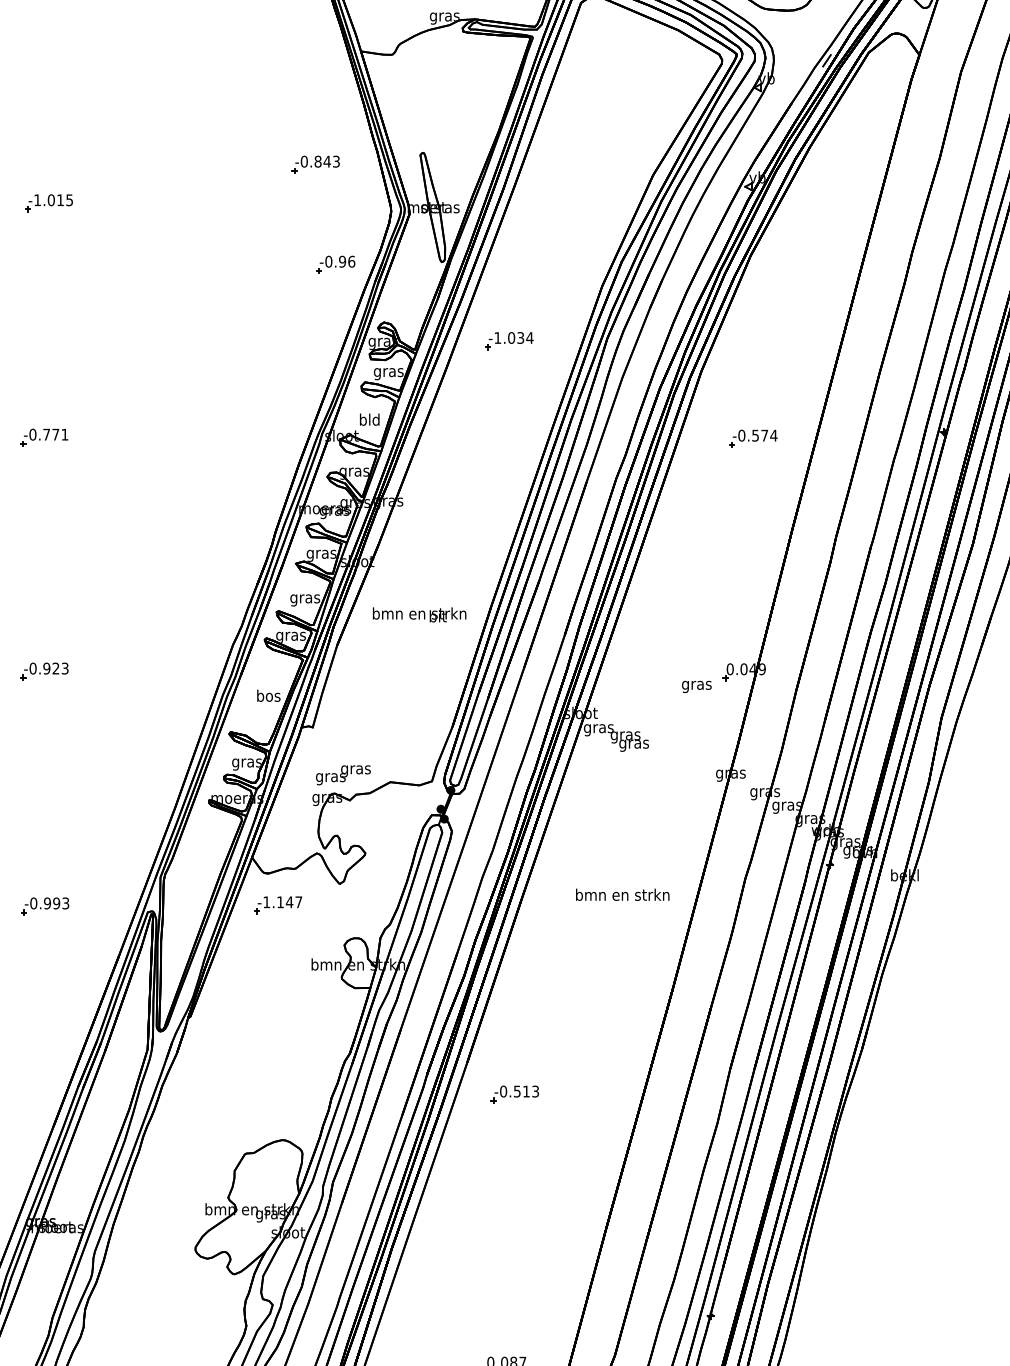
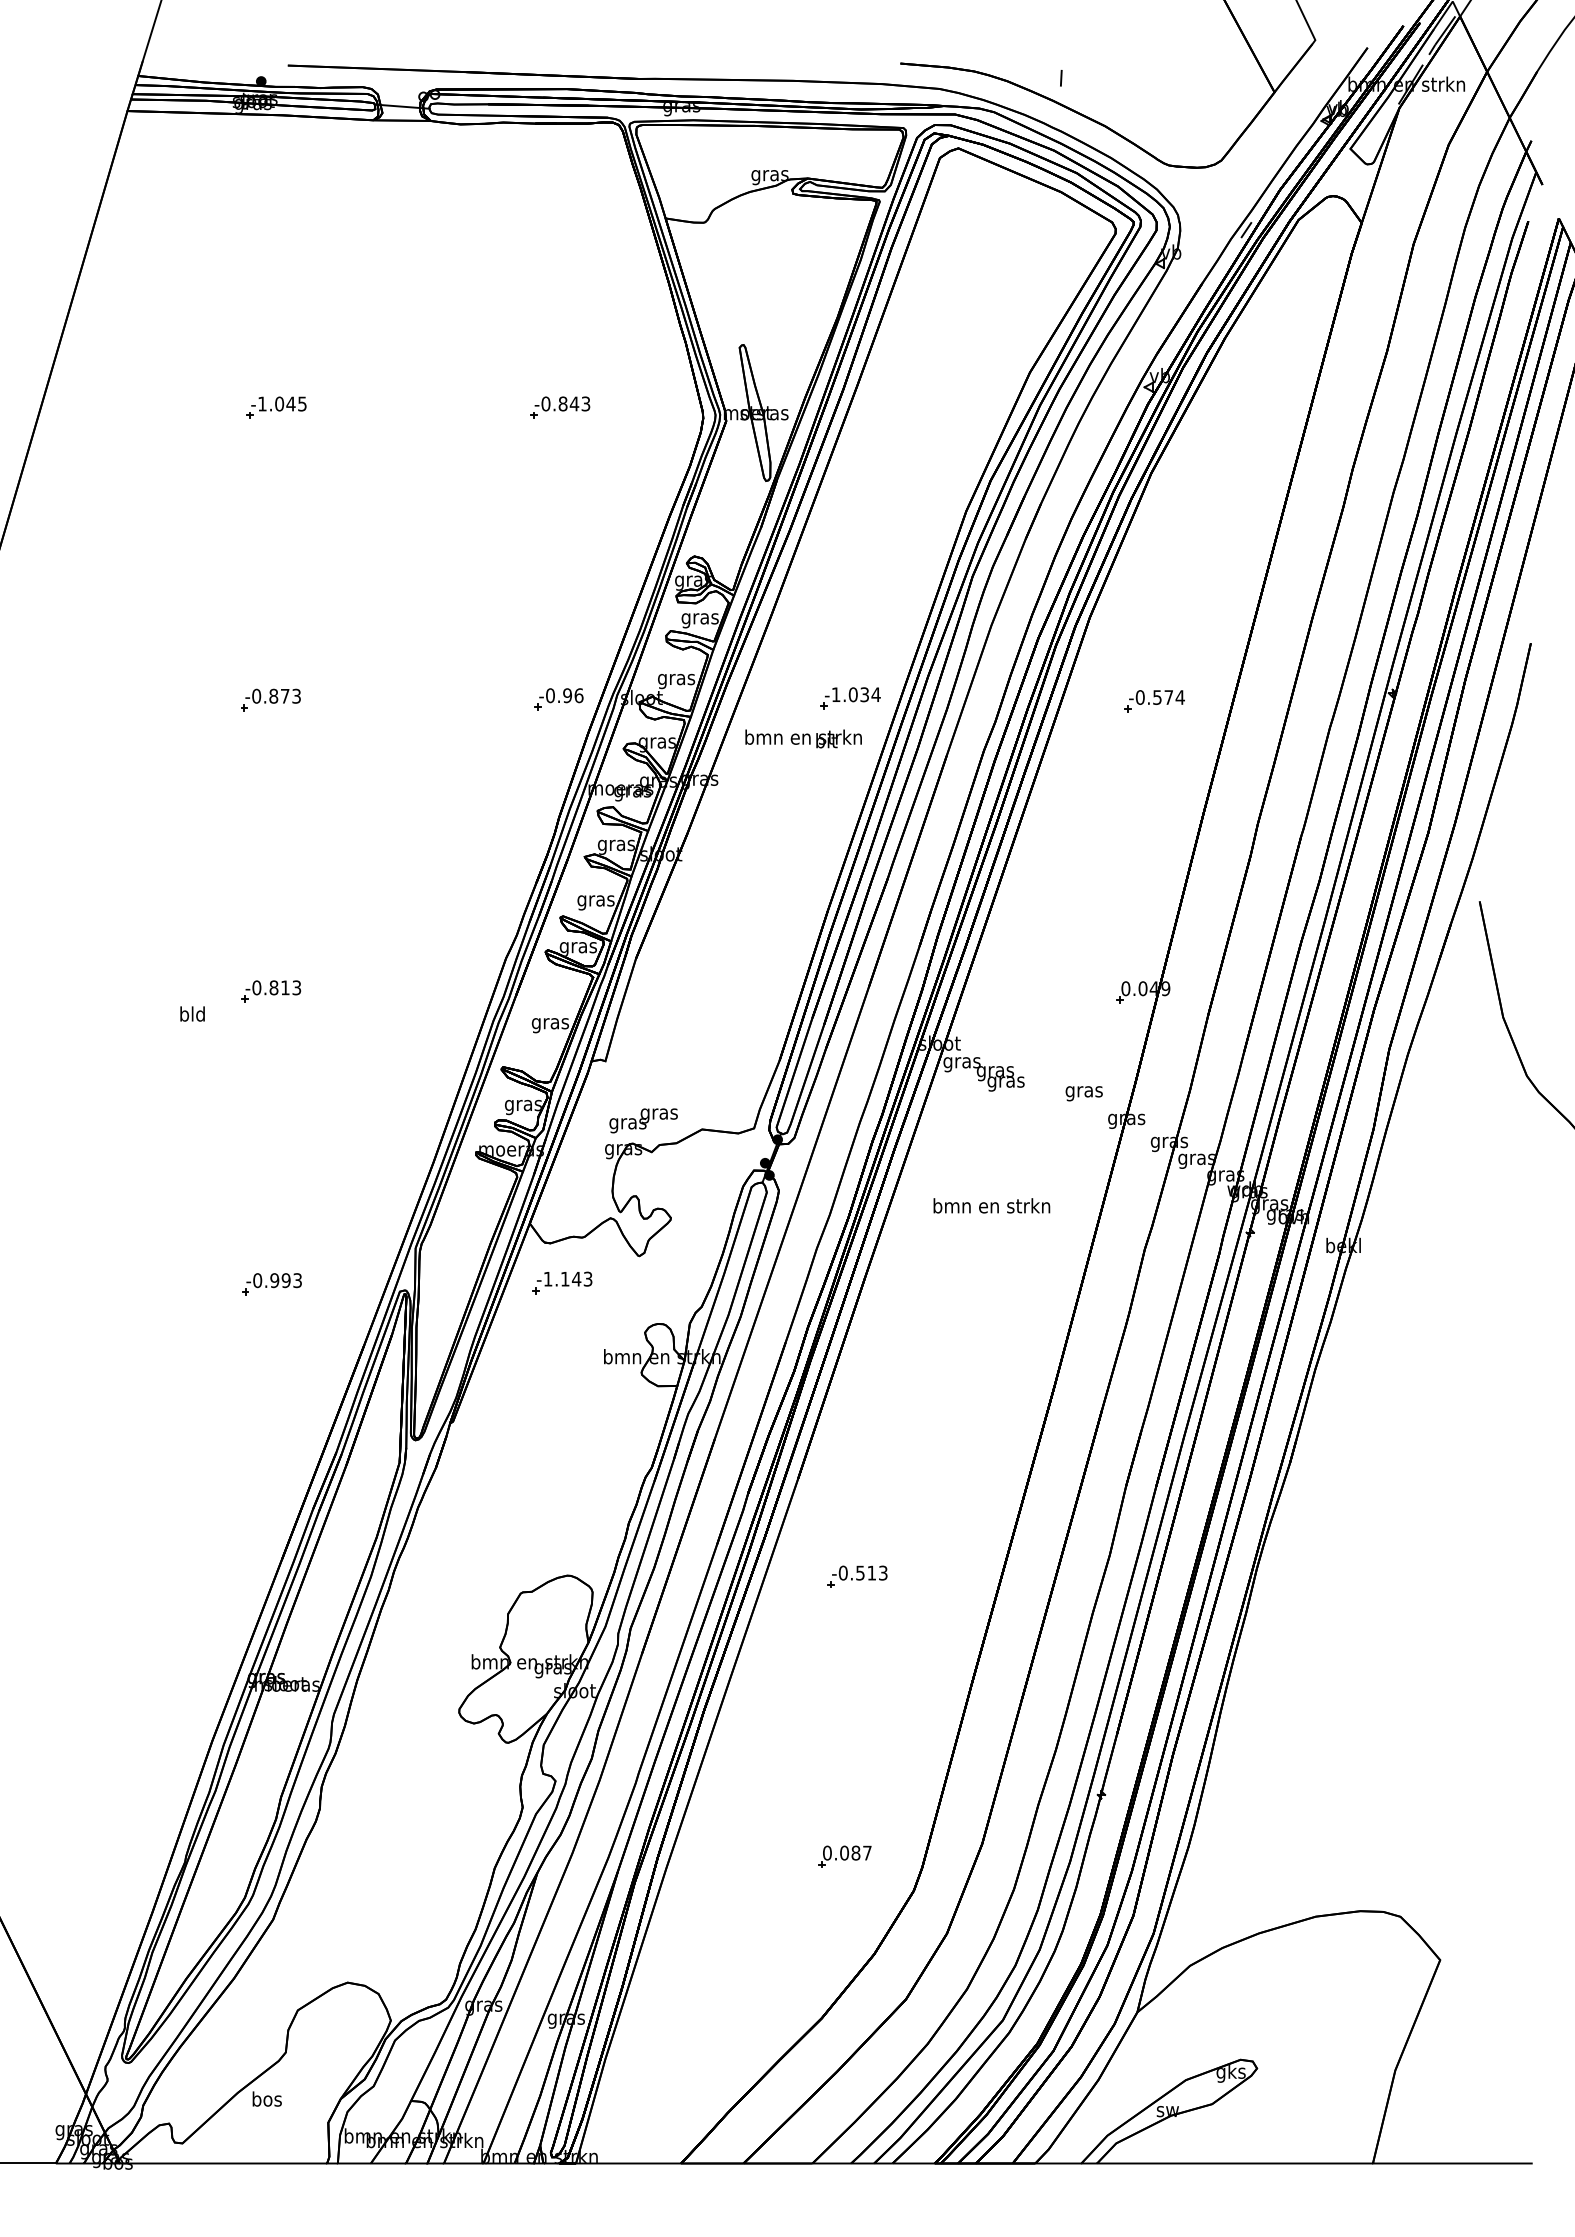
part: (316, 164) -> (560, 407), moved
text: (60, 199) -> (290, 403), -1.015 -> -1.045
part: (335, 264) -> (558, 699), moved
part: (509, 341) -> (850, 698), moved
text: (369, 421) -> (676, 679), bld -> gras
text: (55, 434) -> (284, 695), -0.771 -> -0.873
text: (419, 614) -> (803, 738), moved
text: (51, 668) -> (279, 987), -0.923 -> -0.813
text: (696, 686) -> (1083, 1093), moved
text: (267, 697) -> (549, 1023), bos -> gras
text: (622, 894) -> (991, 1205), moved
text: (298, 901) -> (587, 1278), -1.147 -> -1.143
part: (514, 1094) -> (857, 1576), moved

